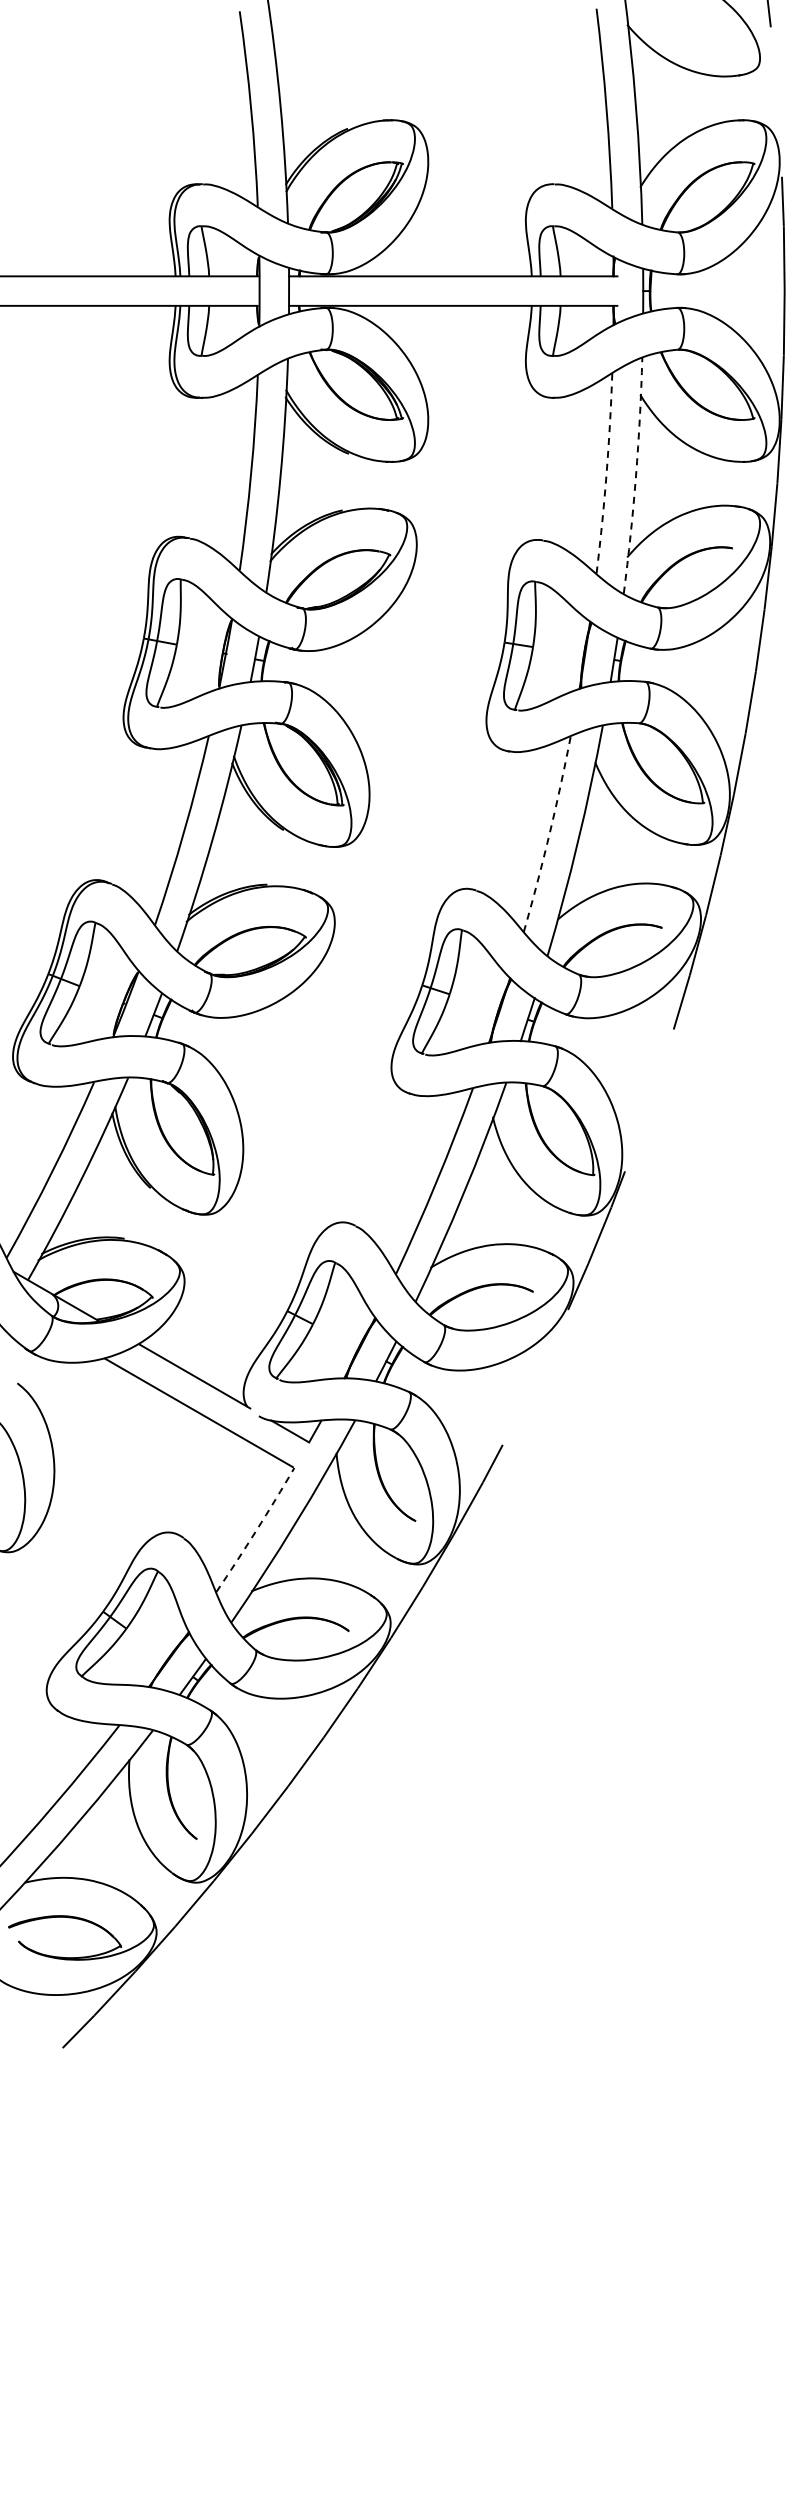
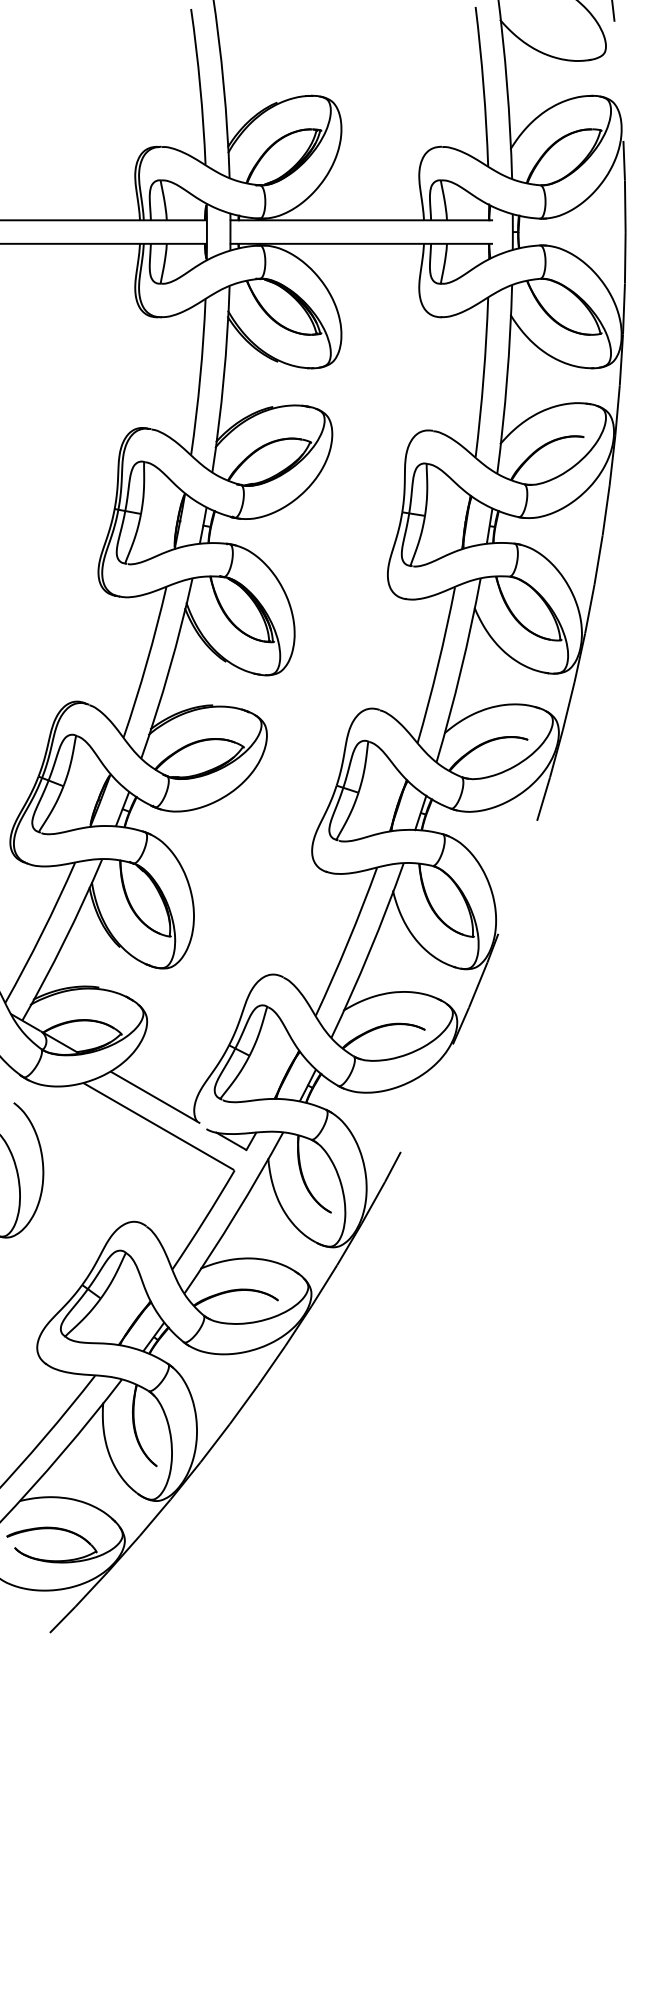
arc: (606, 473) -> (483, 377), dashed -> solid
arc: (636, 475) -> (507, 379), dashed -> solid
arc: (549, 834) -> (438, 665), dashed -> solid
arc: (256, 1530) -> (204, 1220), dashed -> solid

